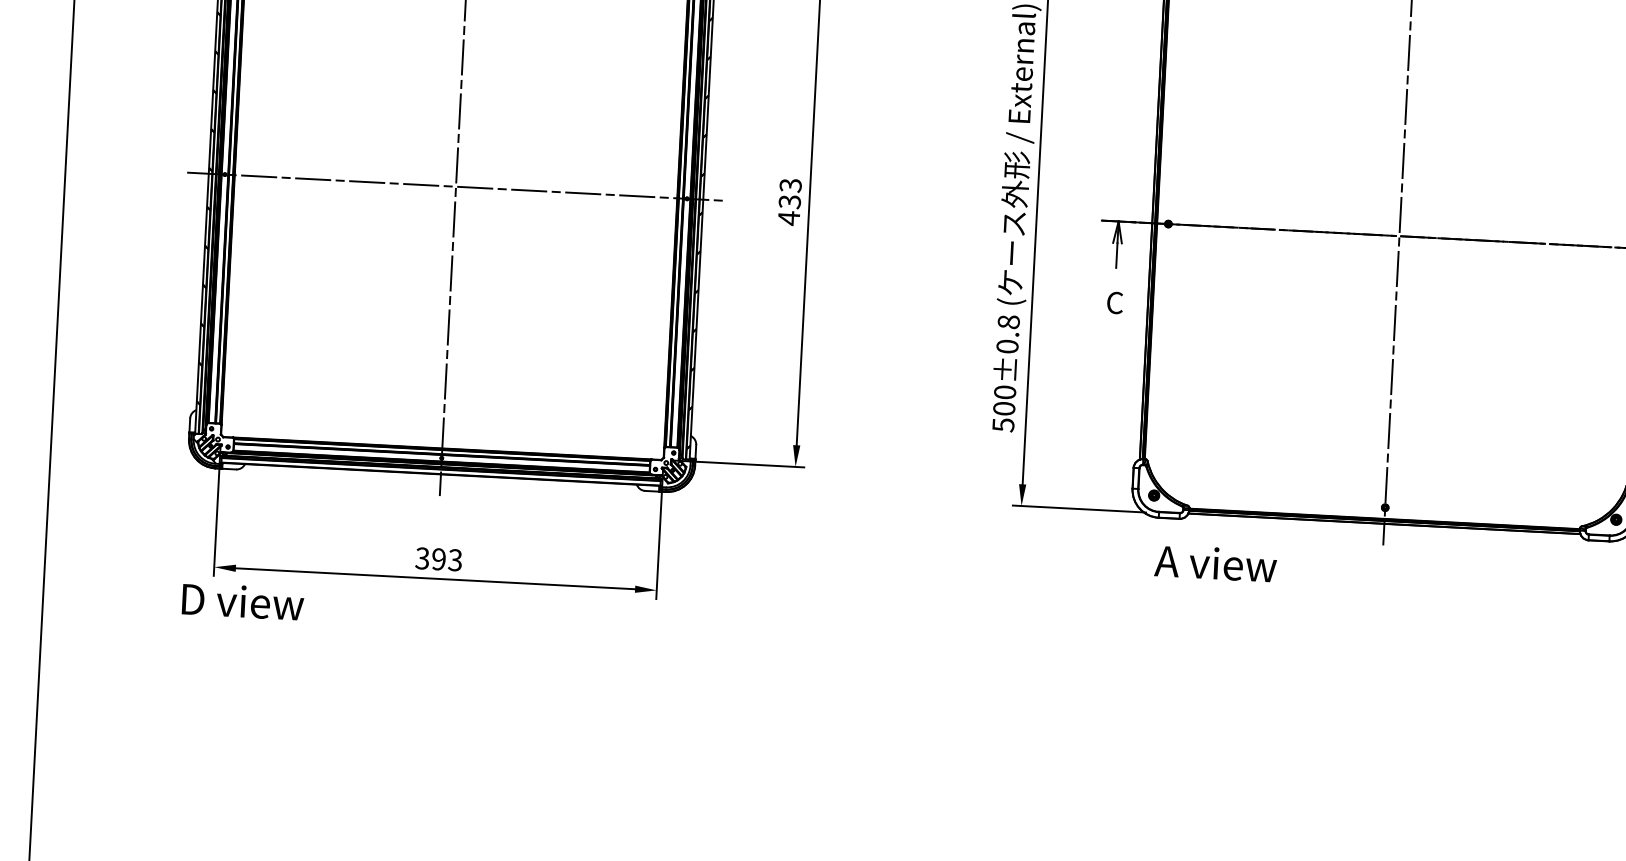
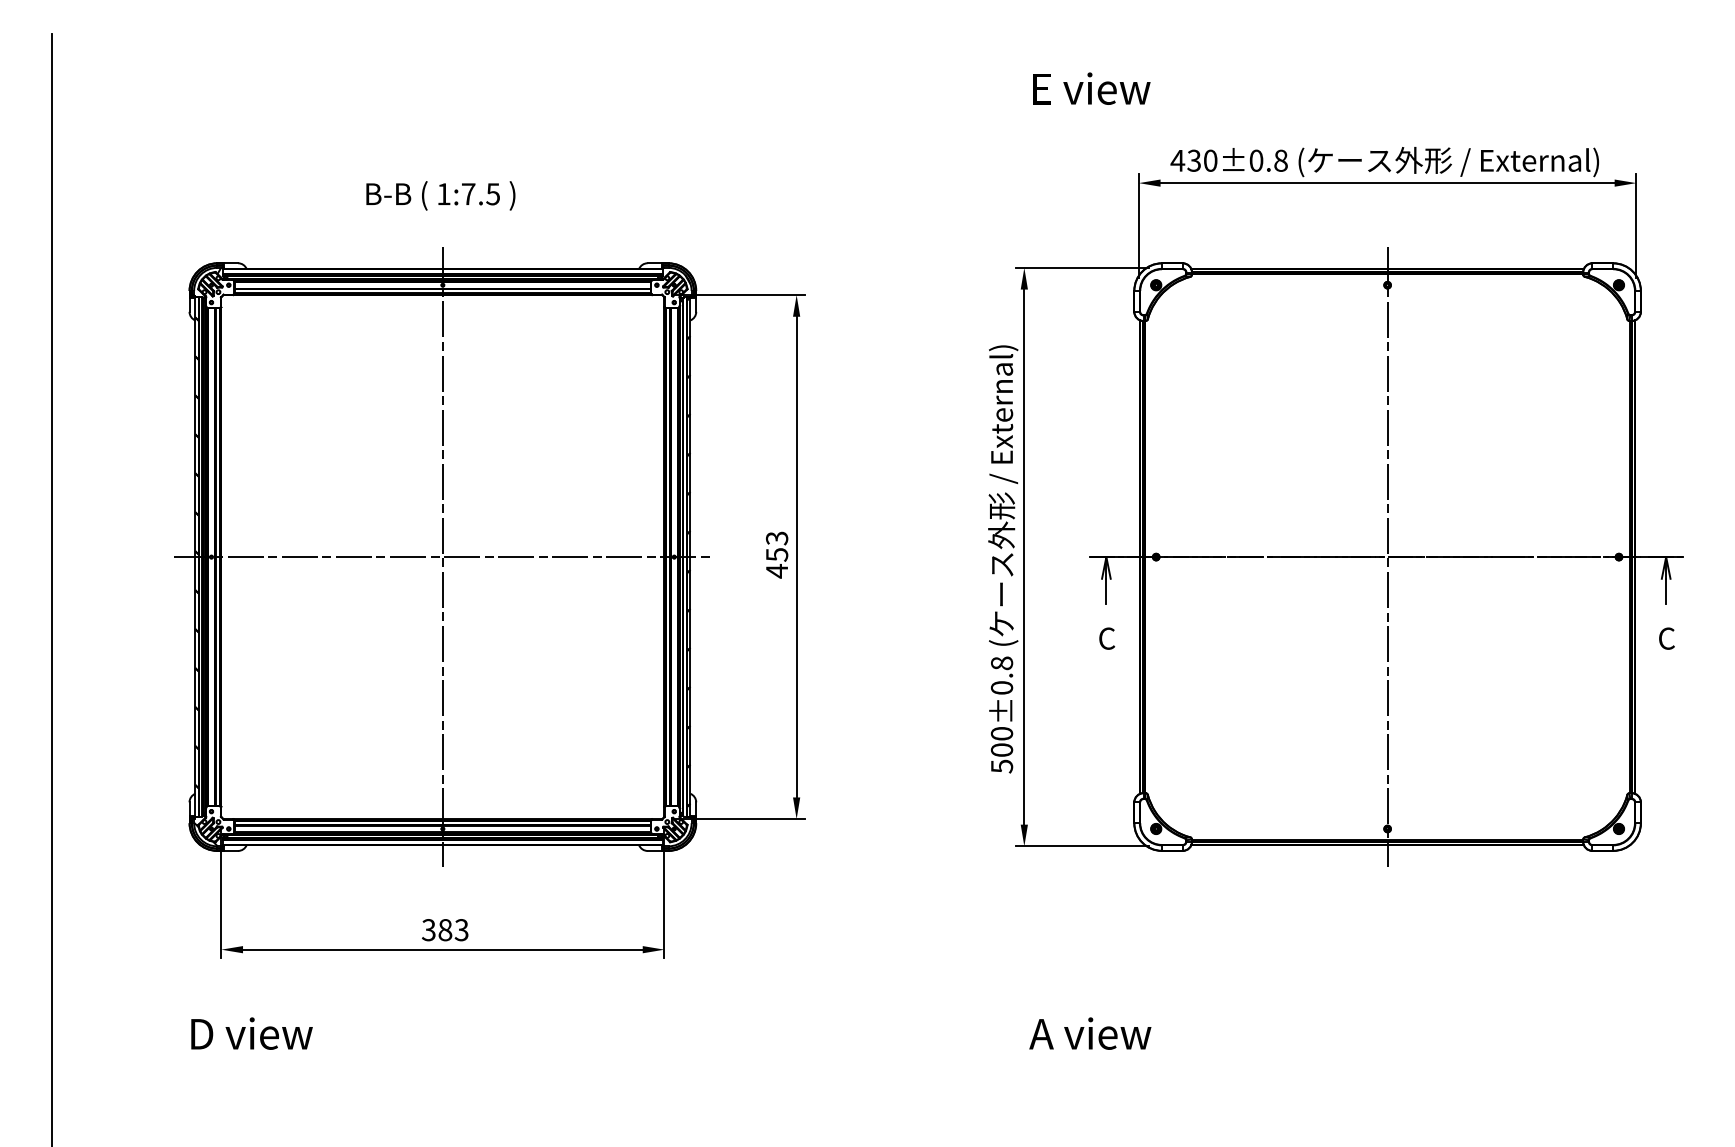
text: (789, 201) -> (776, 554), 433 -> 453
text: (439, 559) -> (445, 930), 393 -> 383
text: (1215, 563) -> (1090, 1033), moved
text: (242, 601) -> (251, 1033), moved

